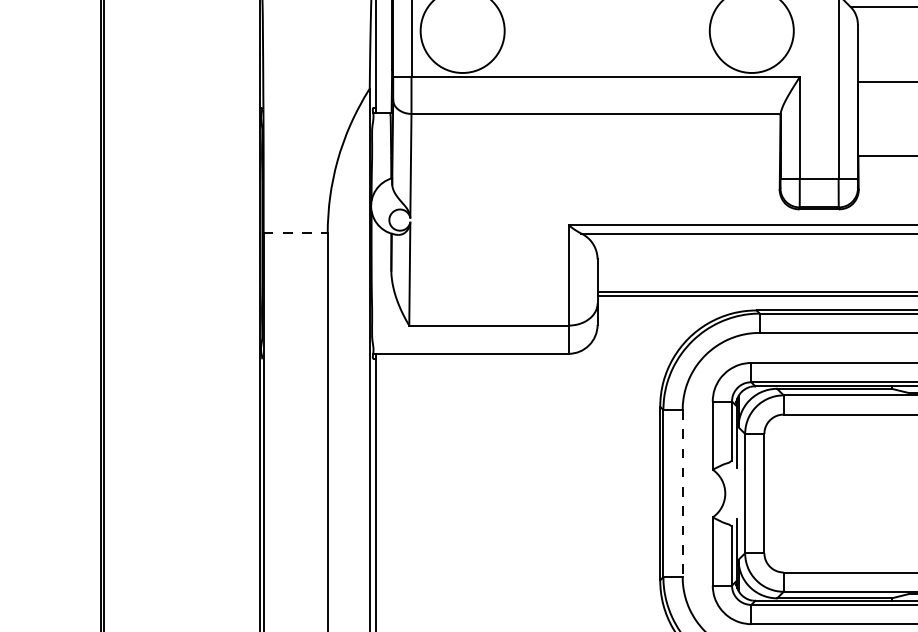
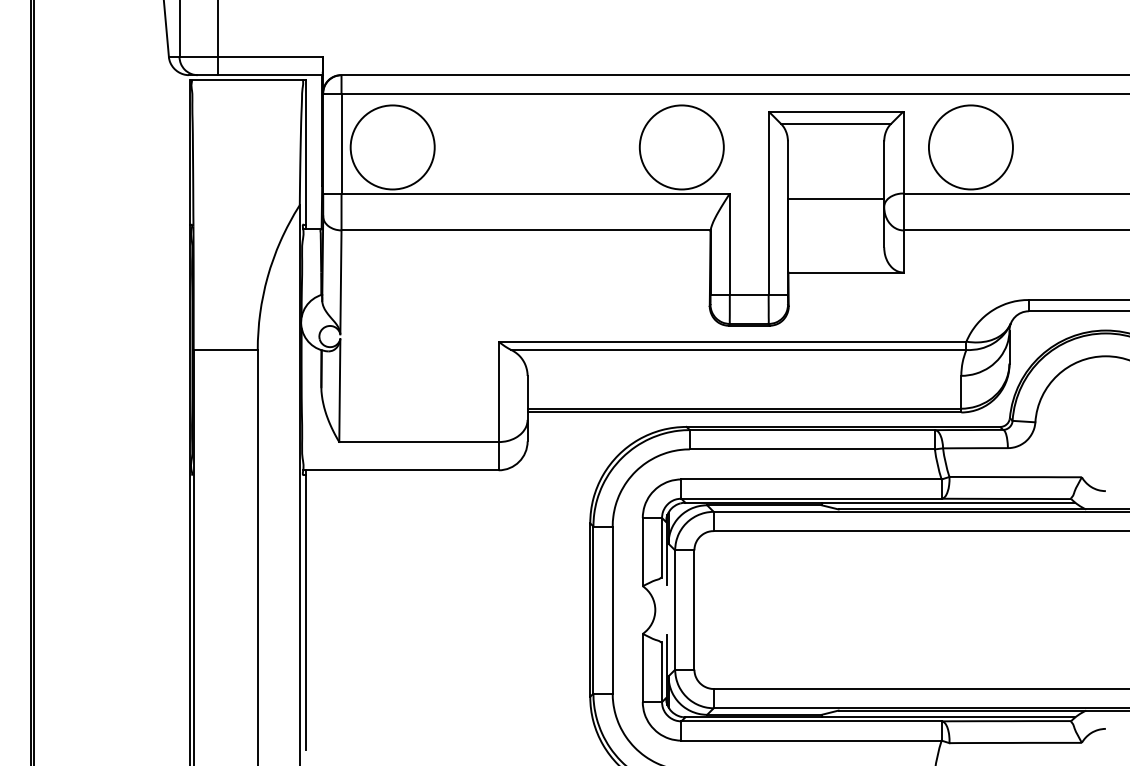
line: (296, 233) -> (226, 349), dashed -> solid
line: (682, 494) -> (612, 610), dashed -> solid

